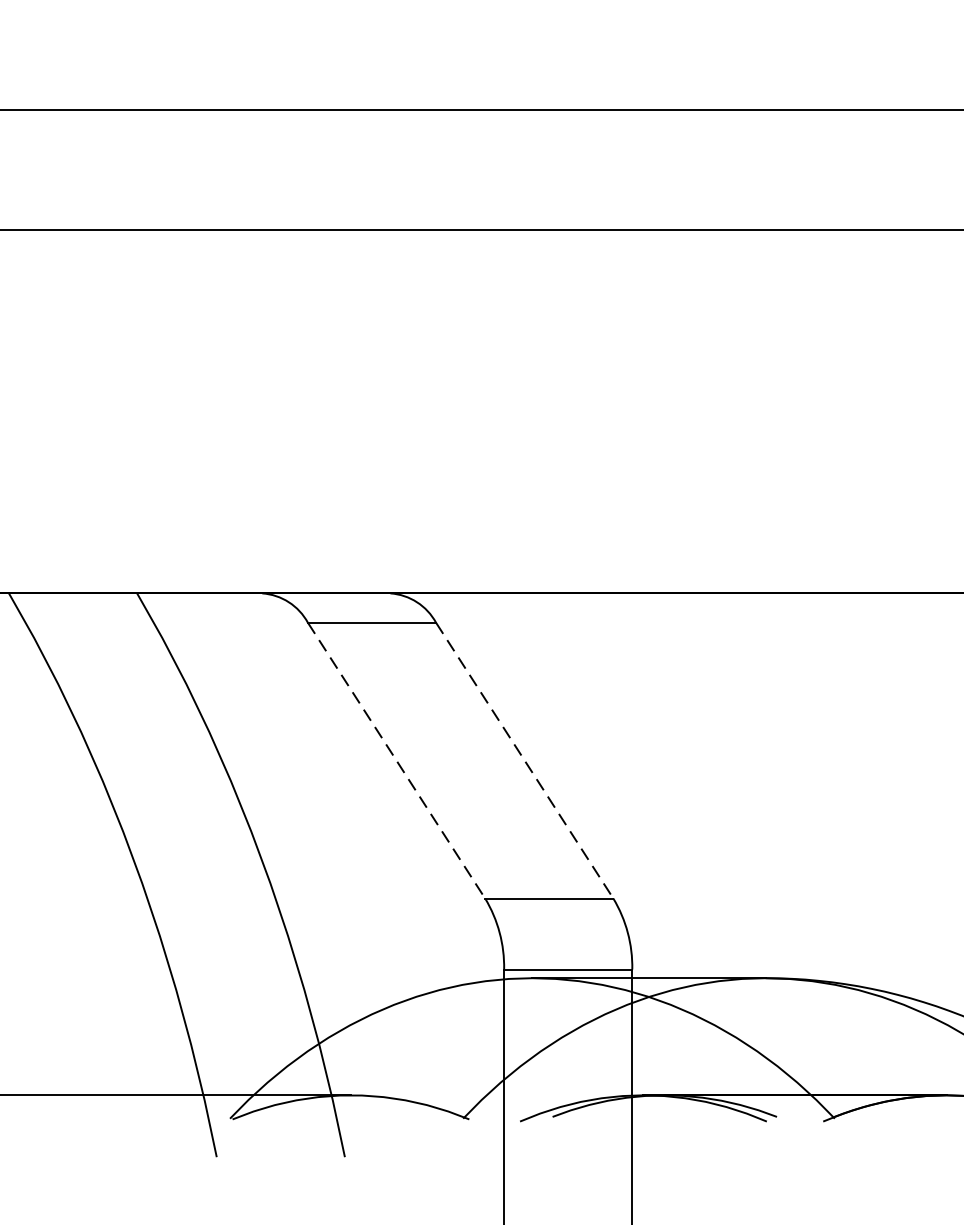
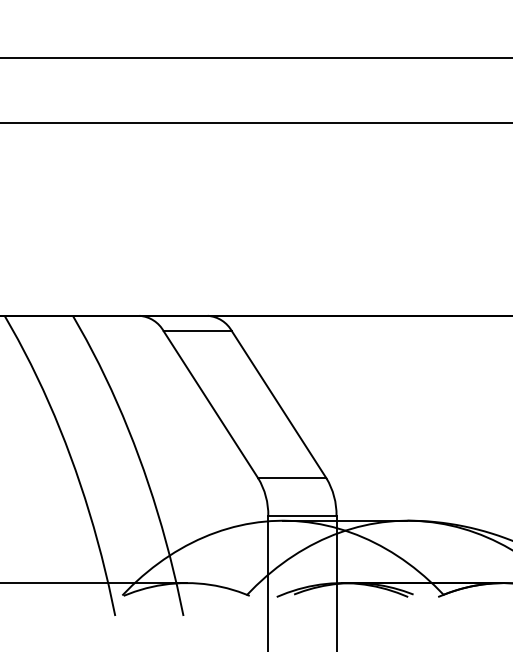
line: (397, 761) -> (211, 405), dashed -> solid
line: (525, 761) -> (279, 405), dashed -> solid

